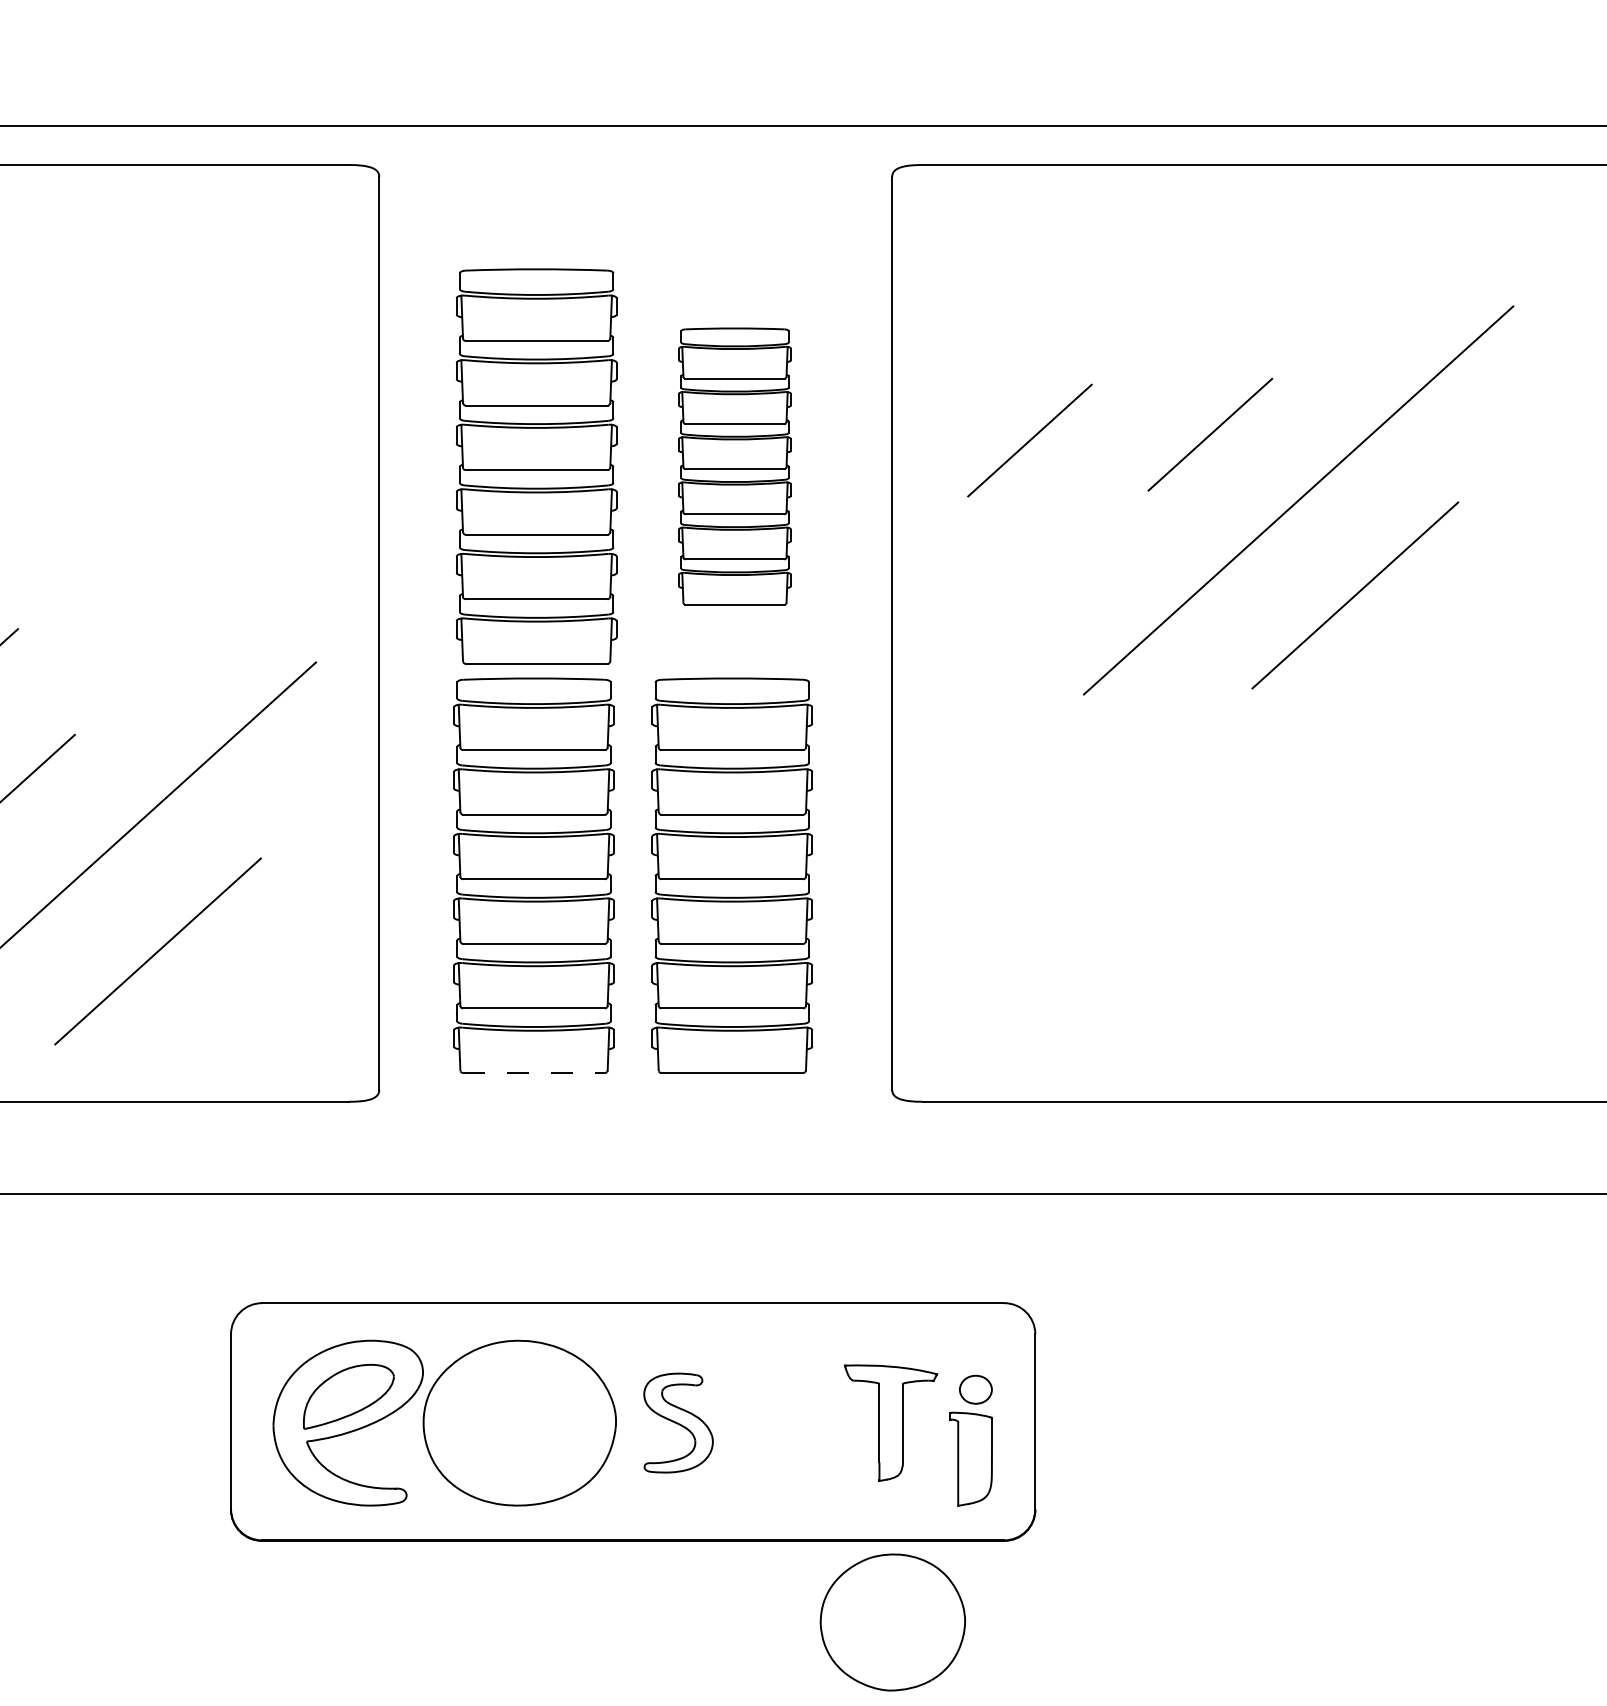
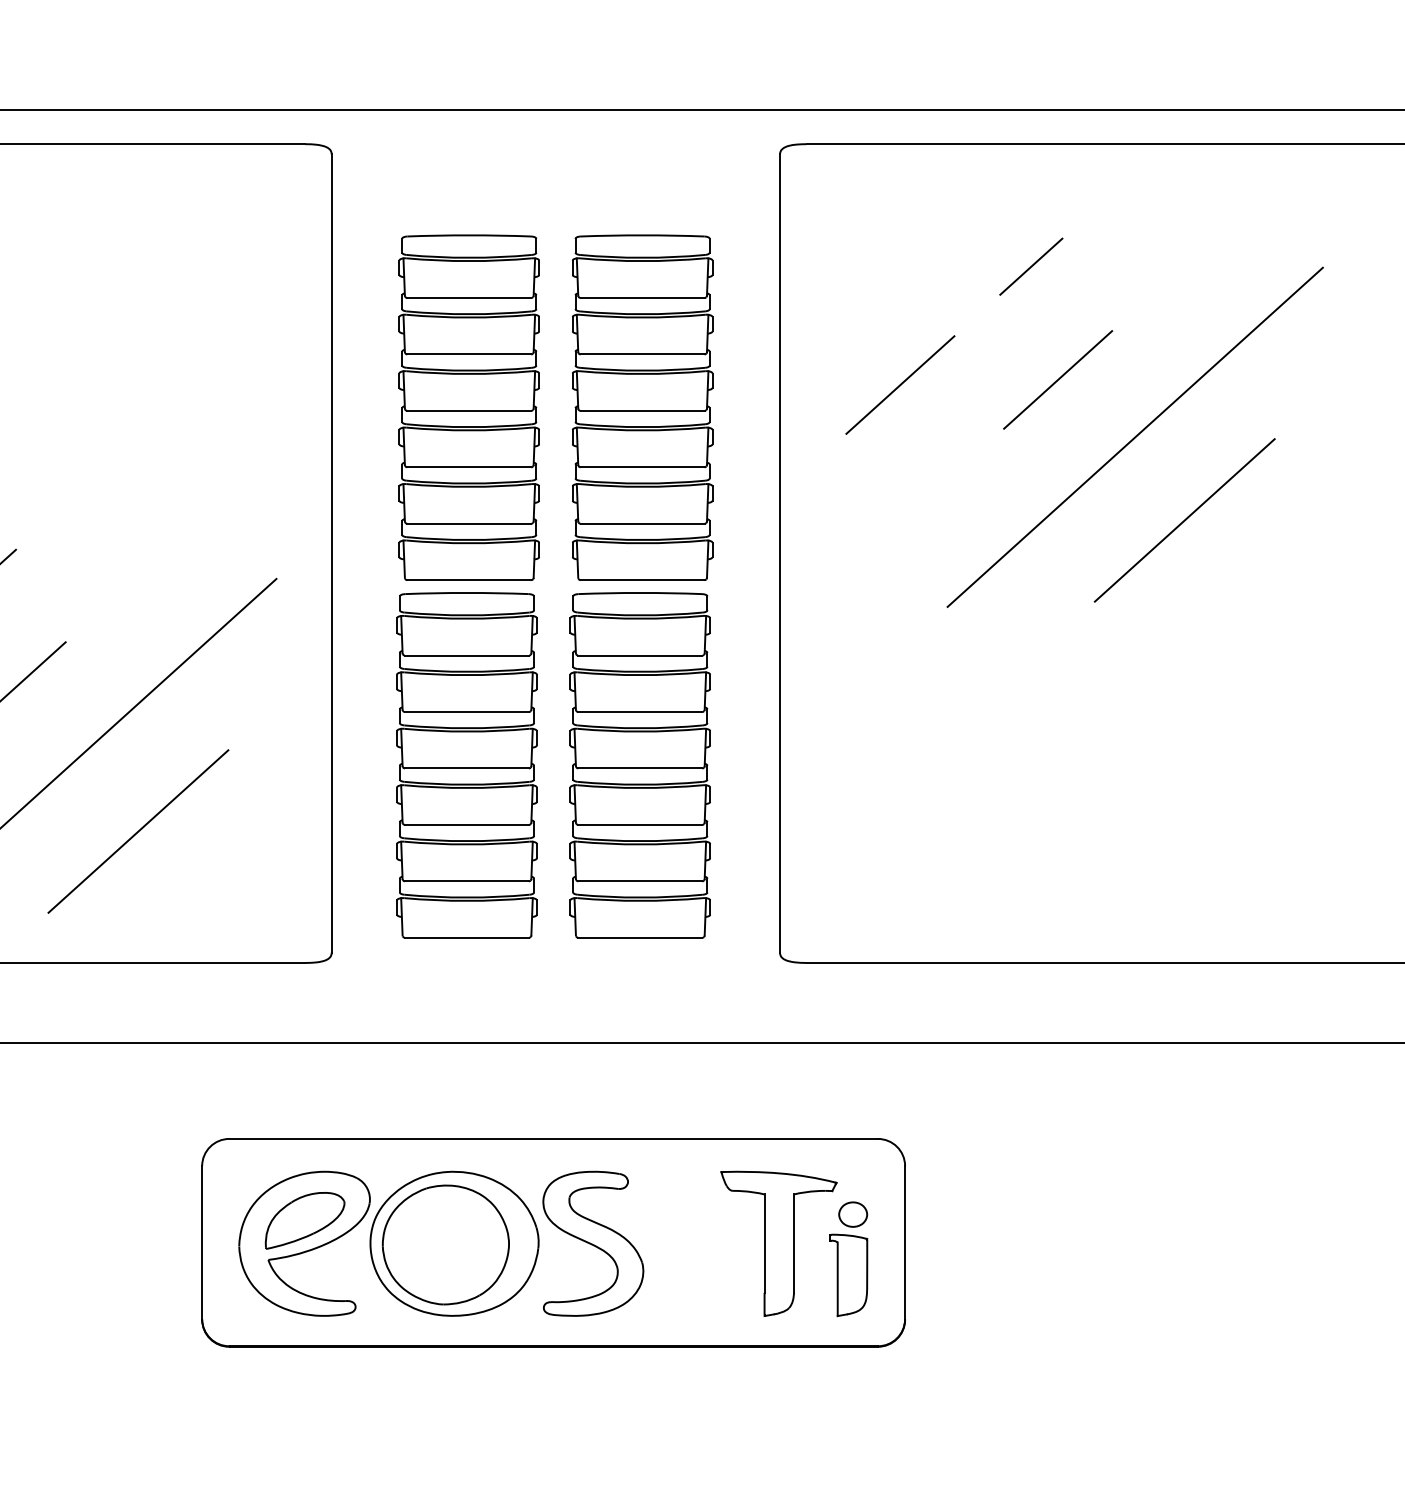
line: (1179, 305) -> (1031, 266), added
part: (734, 466) -> (642, 407), size x1.43
line: (534, 1072) -> (467, 937), dashed -> solid
part: (678, 1422) -> (593, 1243), size x1.67
part: (890, 1422) -> (778, 1243), size x1.43
part: (892, 1622) -> (445, 1244), moved

